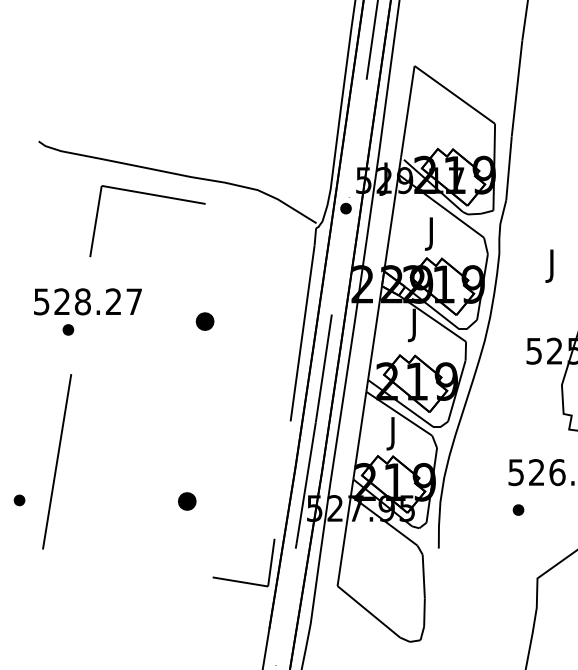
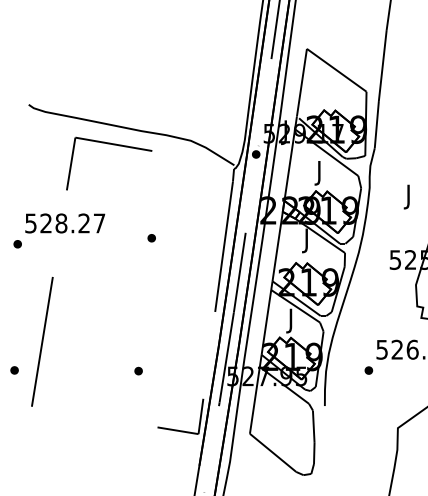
part: (204, 322) -> (151, 238), size x0.62
part: (68, 330) -> (17, 244), moved
part: (186, 500) -> (138, 370), size x0.62
part: (518, 509) -> (368, 370), moved

